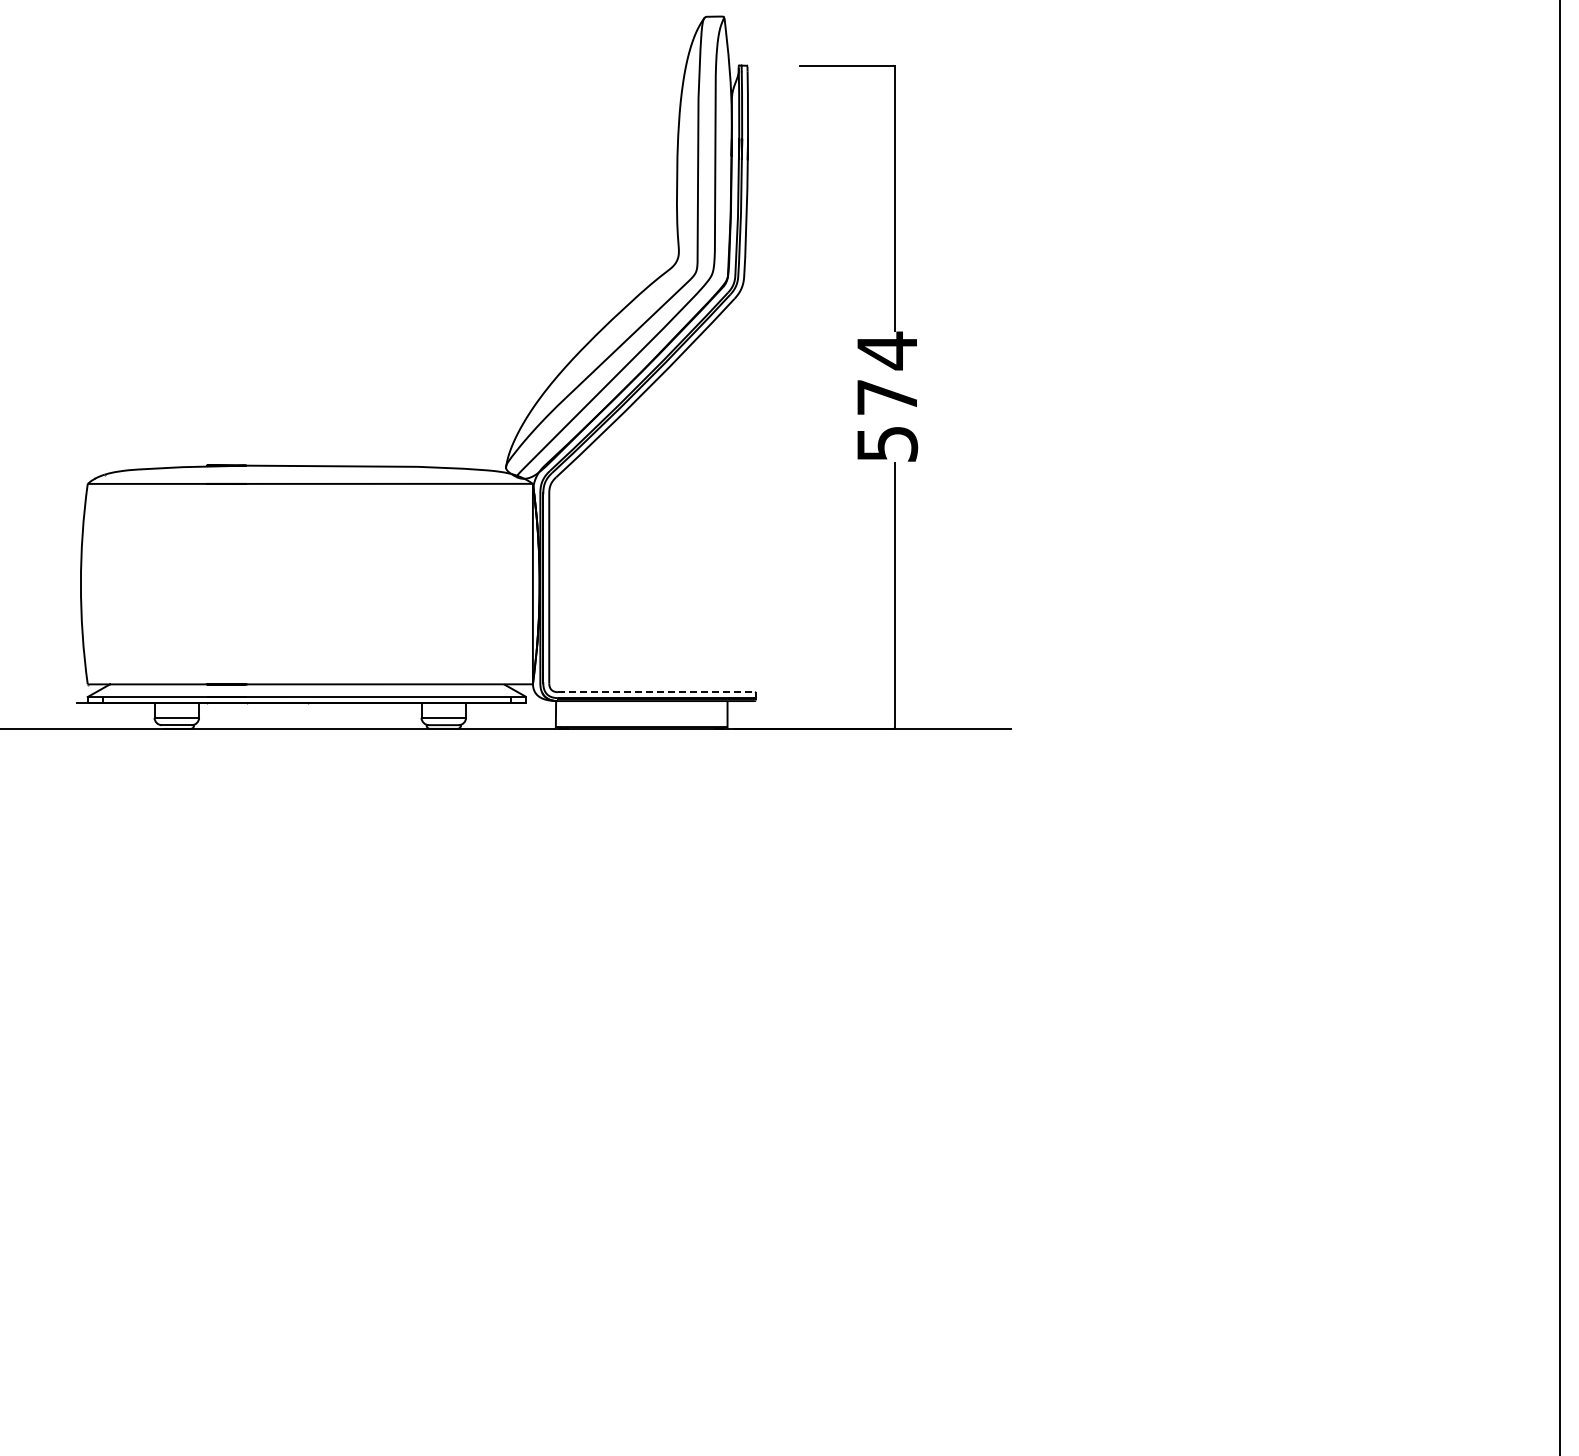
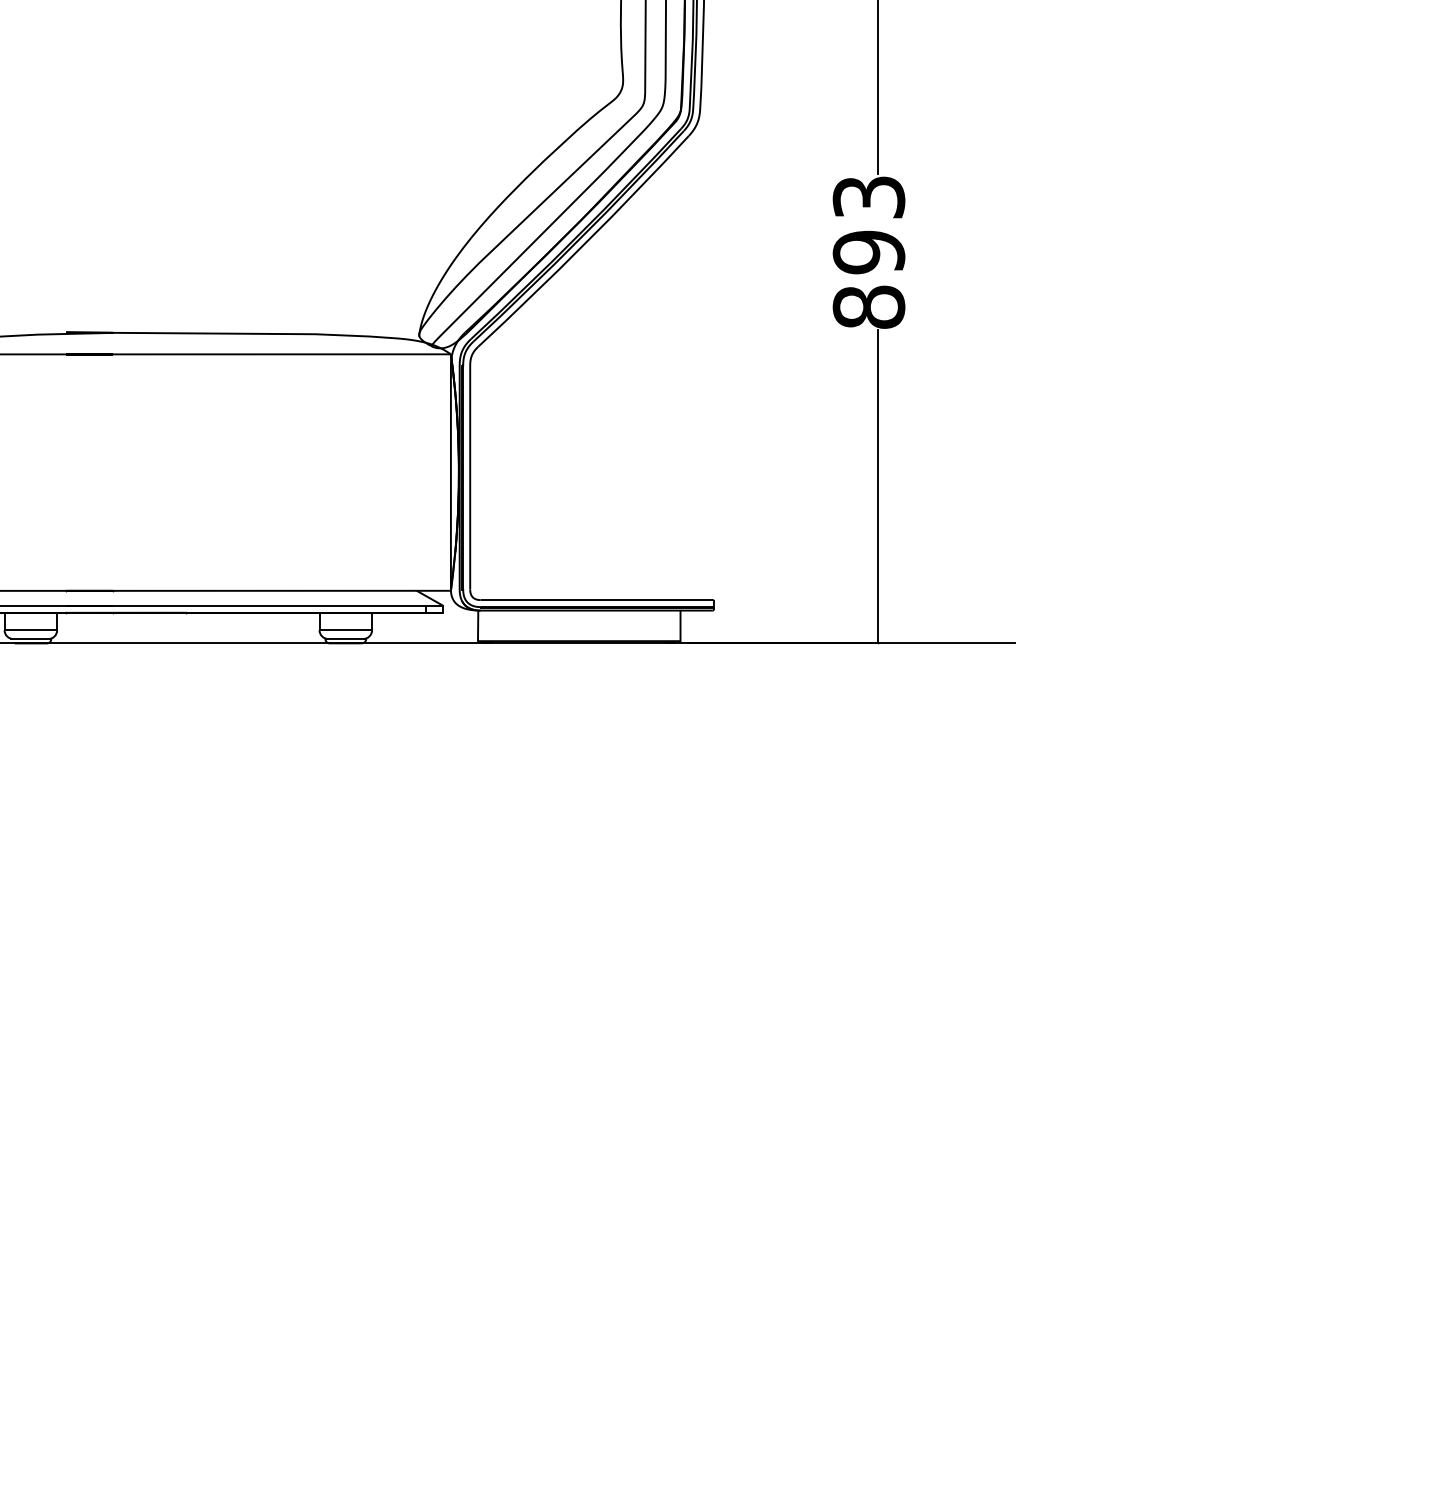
text: (887, 396) -> (869, 251), 574 -> 893
line: (657, 692) -> (597, 600), dashed -> solid

